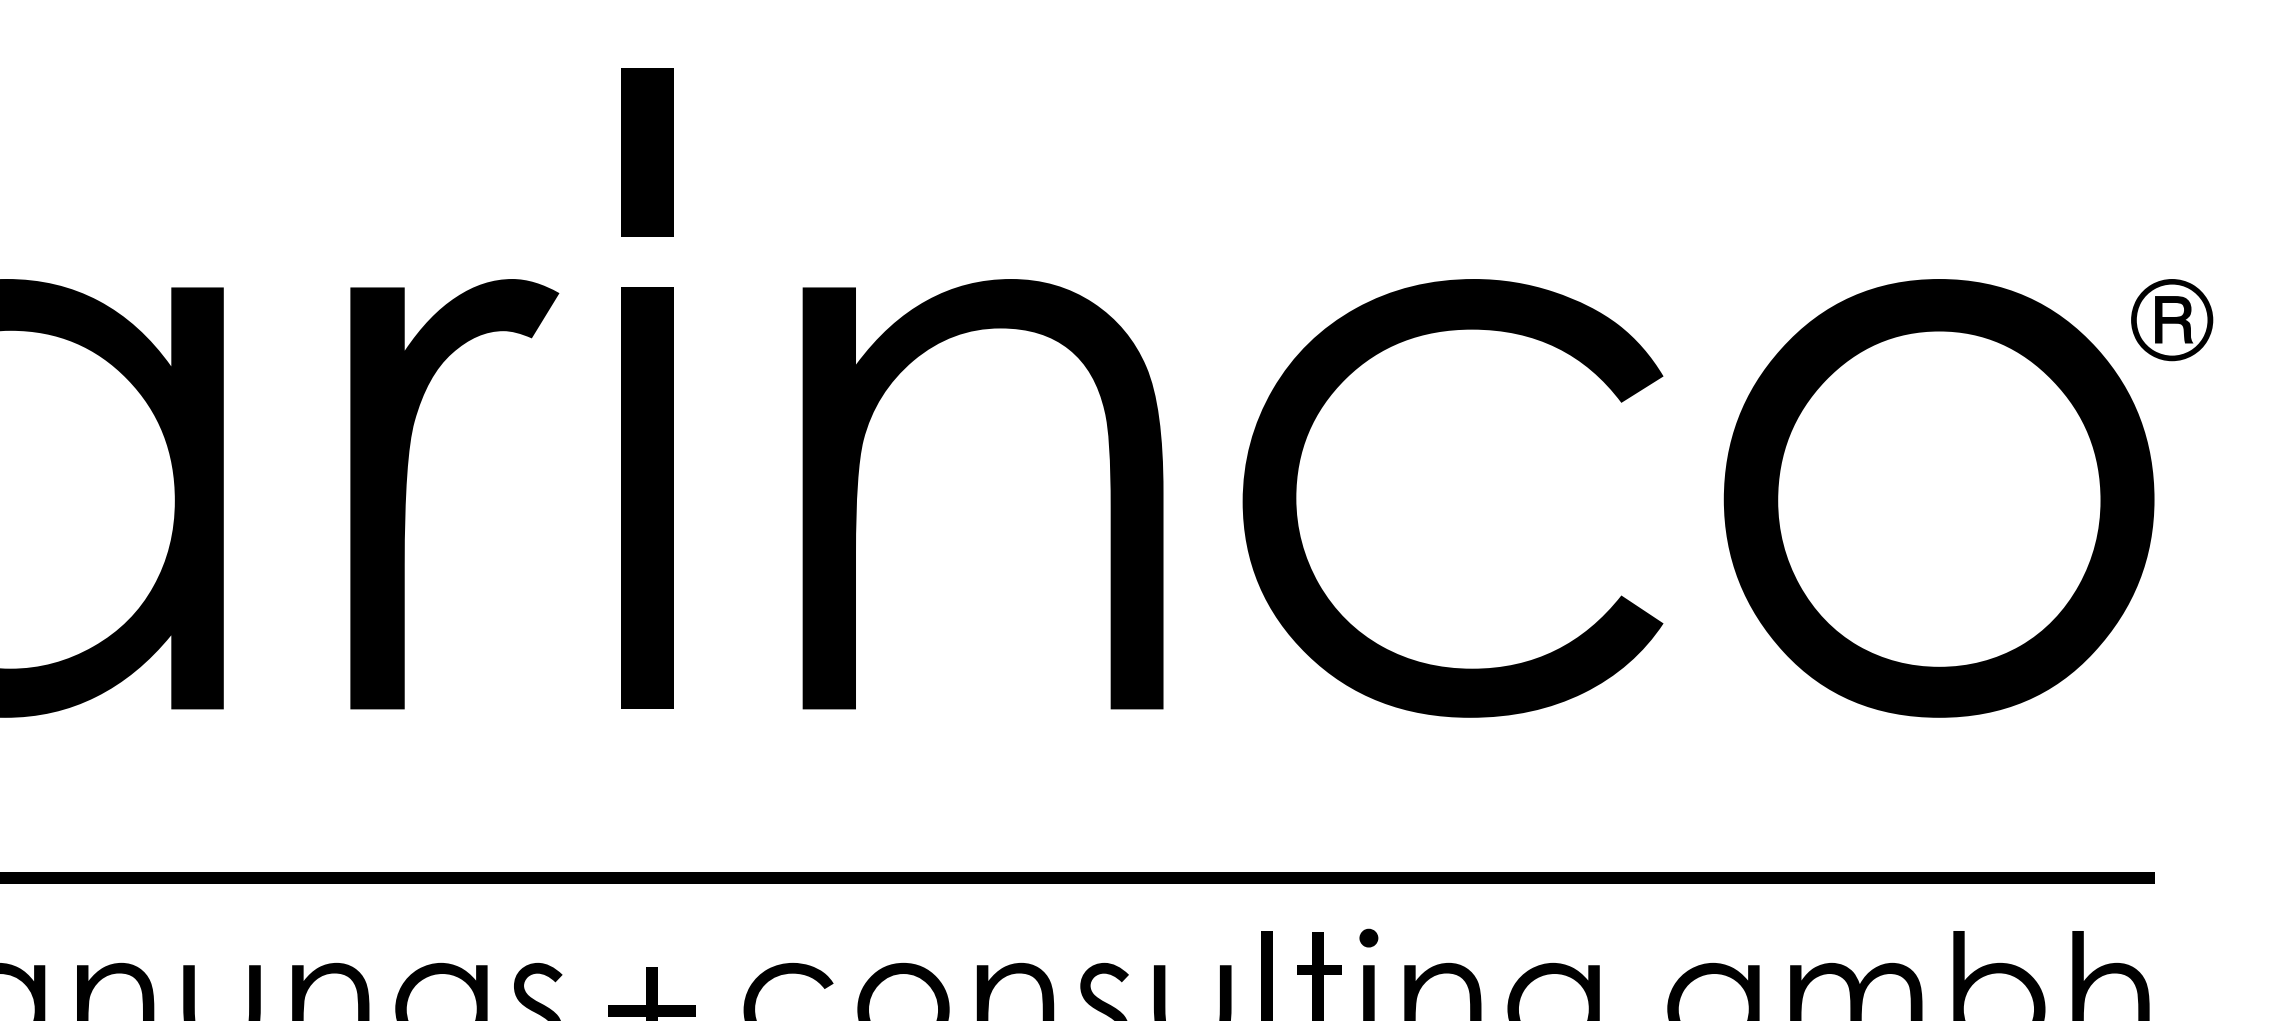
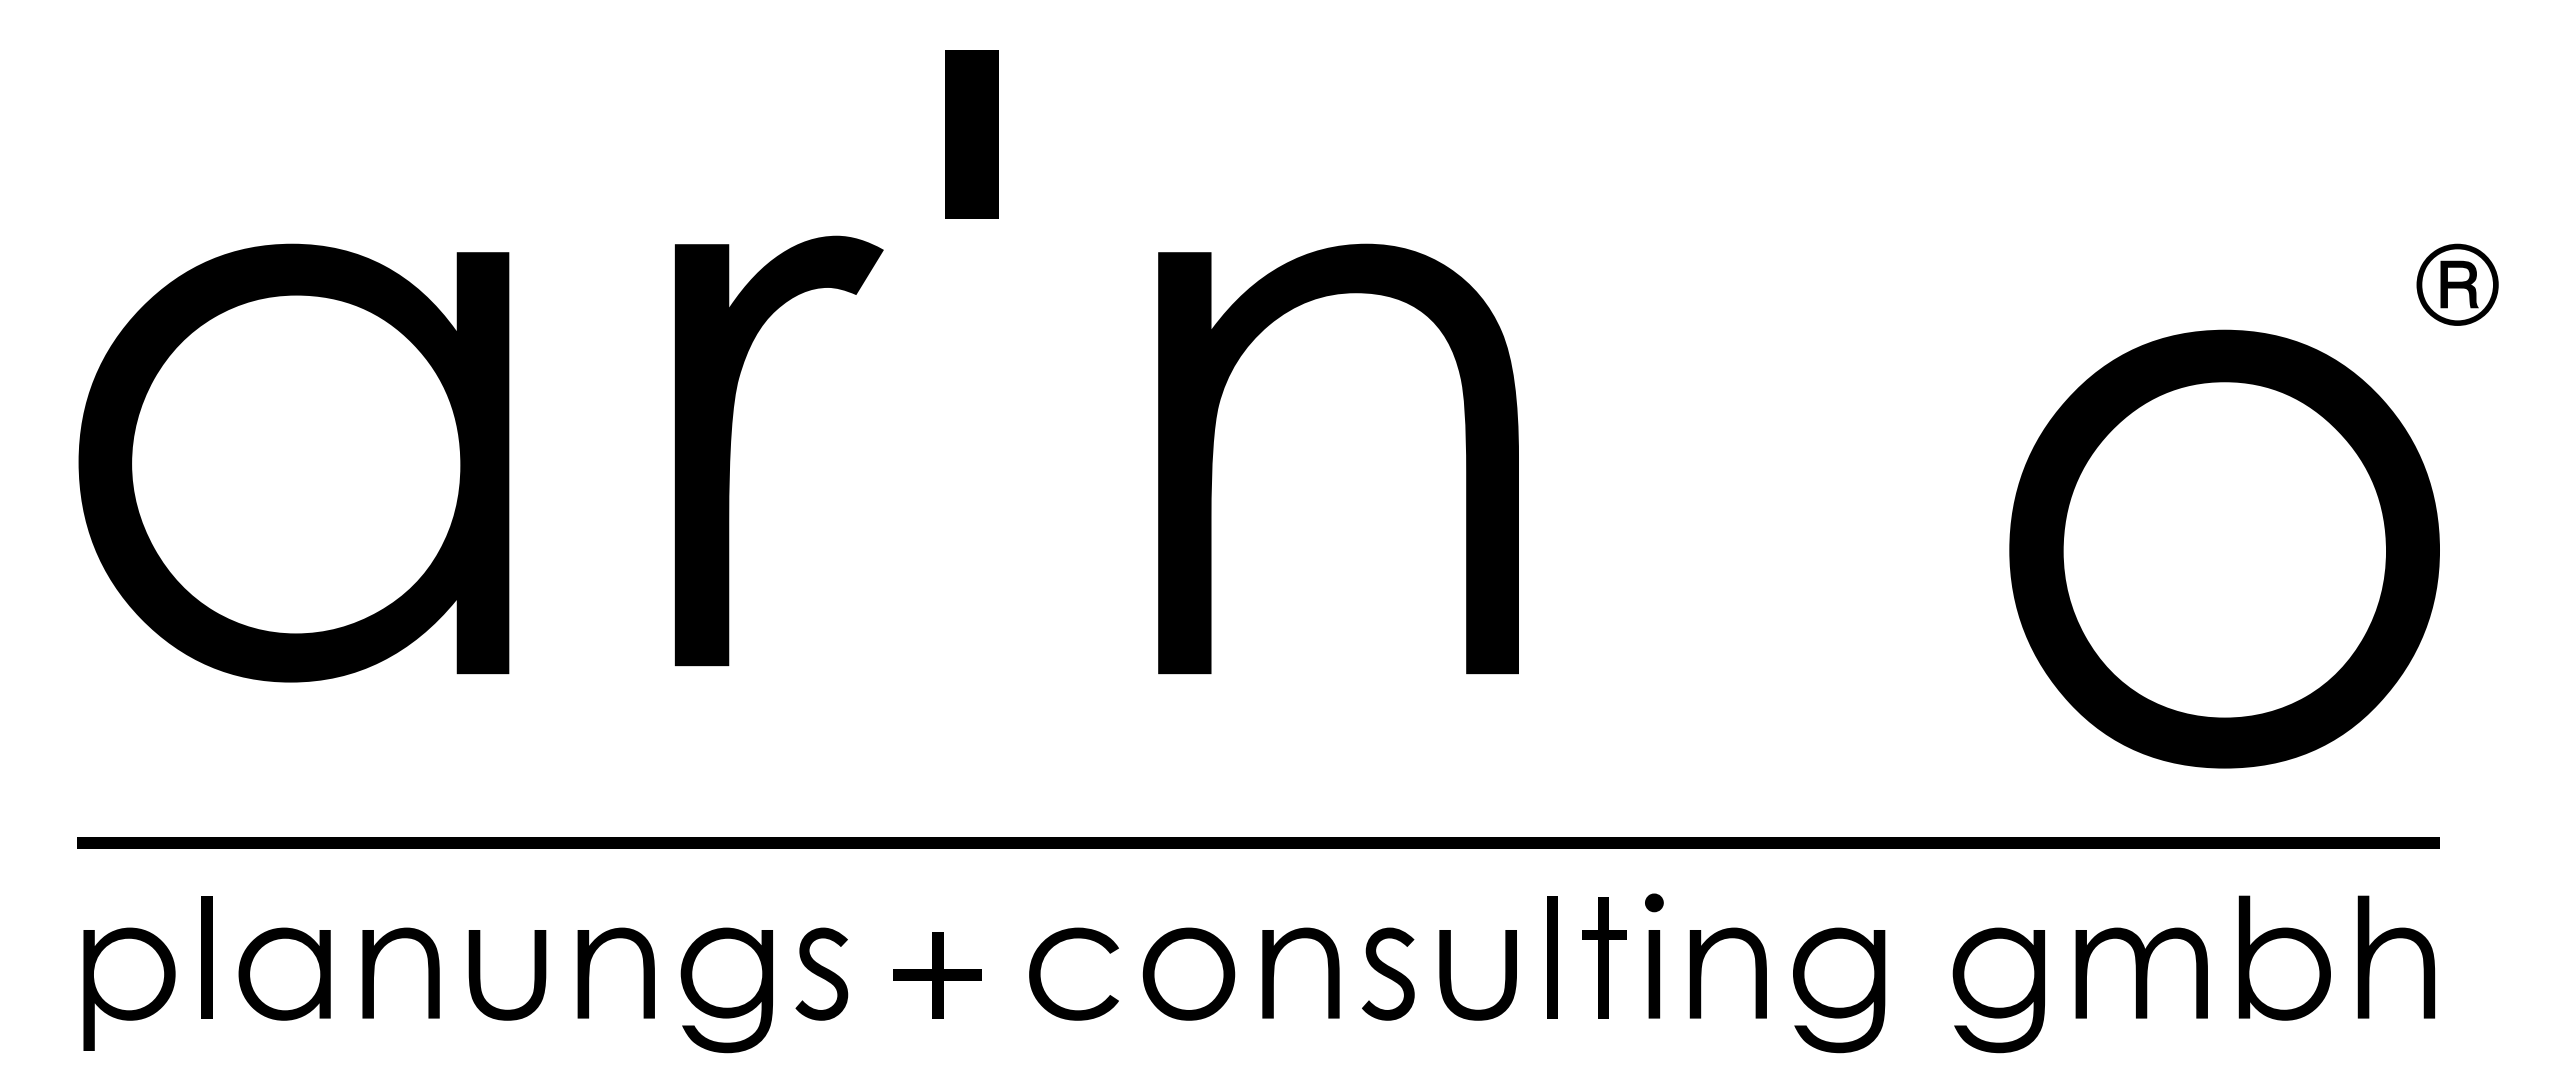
part: (647, 152) -> (971, 134), moved
part: (407, 484) -> (731, 441), moved
part: (858, 489) -> (1213, 454), moved
fill: (1453, 497) -> (1738, 462), removed
part: (1939, 497) -> (2224, 548), moved
fill: (647, 498) -> (932, 463), removed

